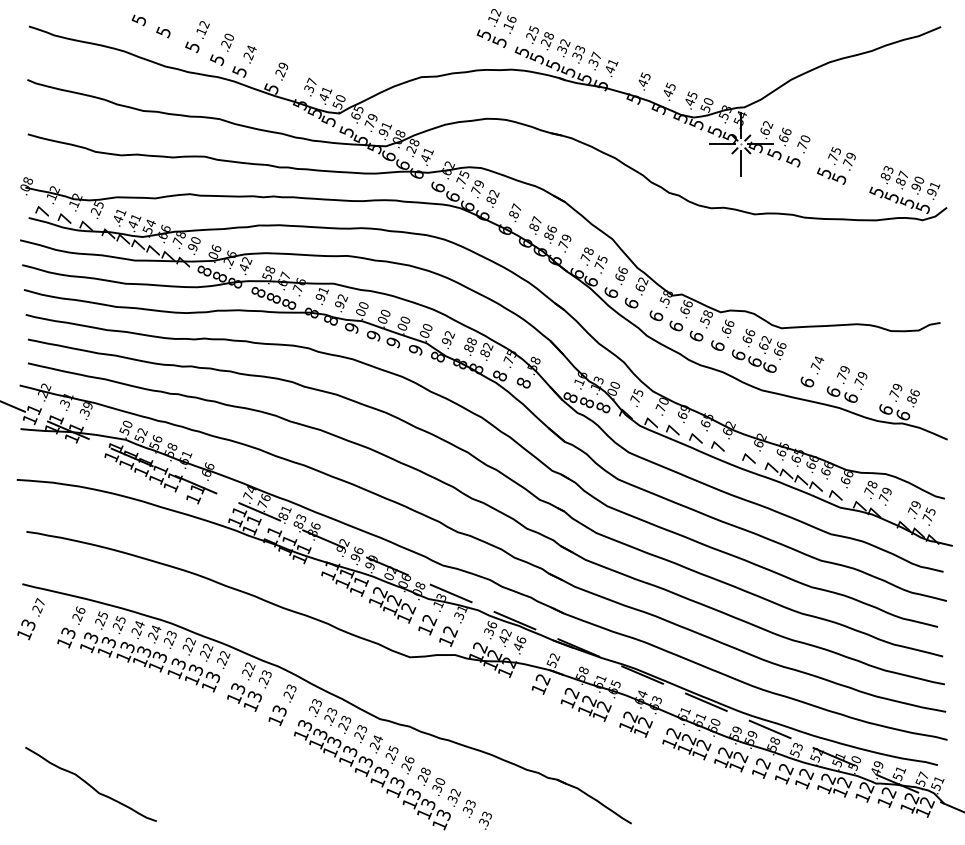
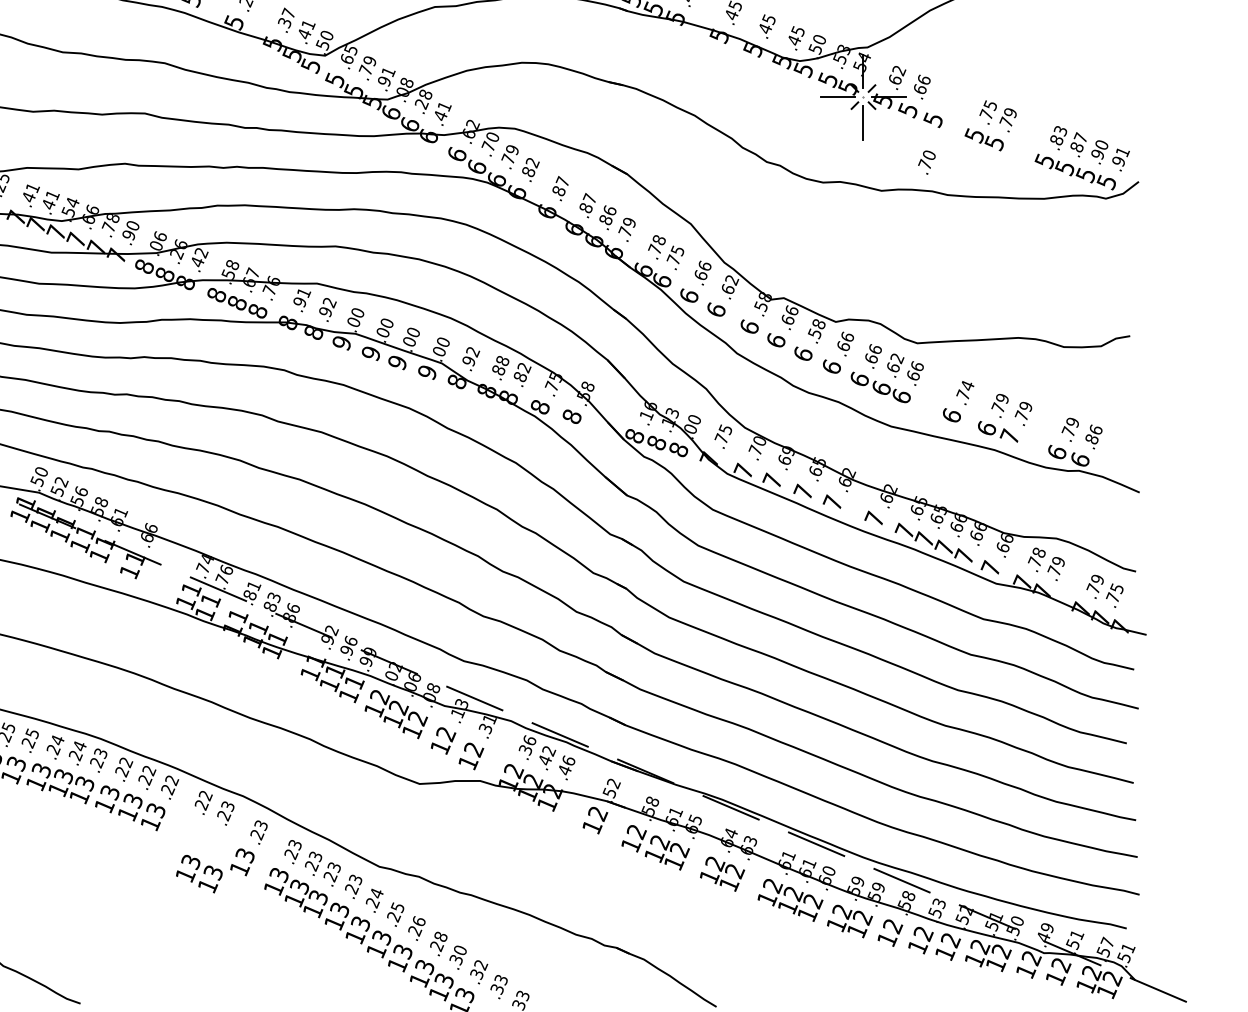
text: (803, 144) -> (926, 162), moved
text: (463, 174) -> (491, 137), .75 -> .70
text: (850, 396) -> (1009, 434), 6 -> 7
text: (244, 697) -> (199, 873), moved

